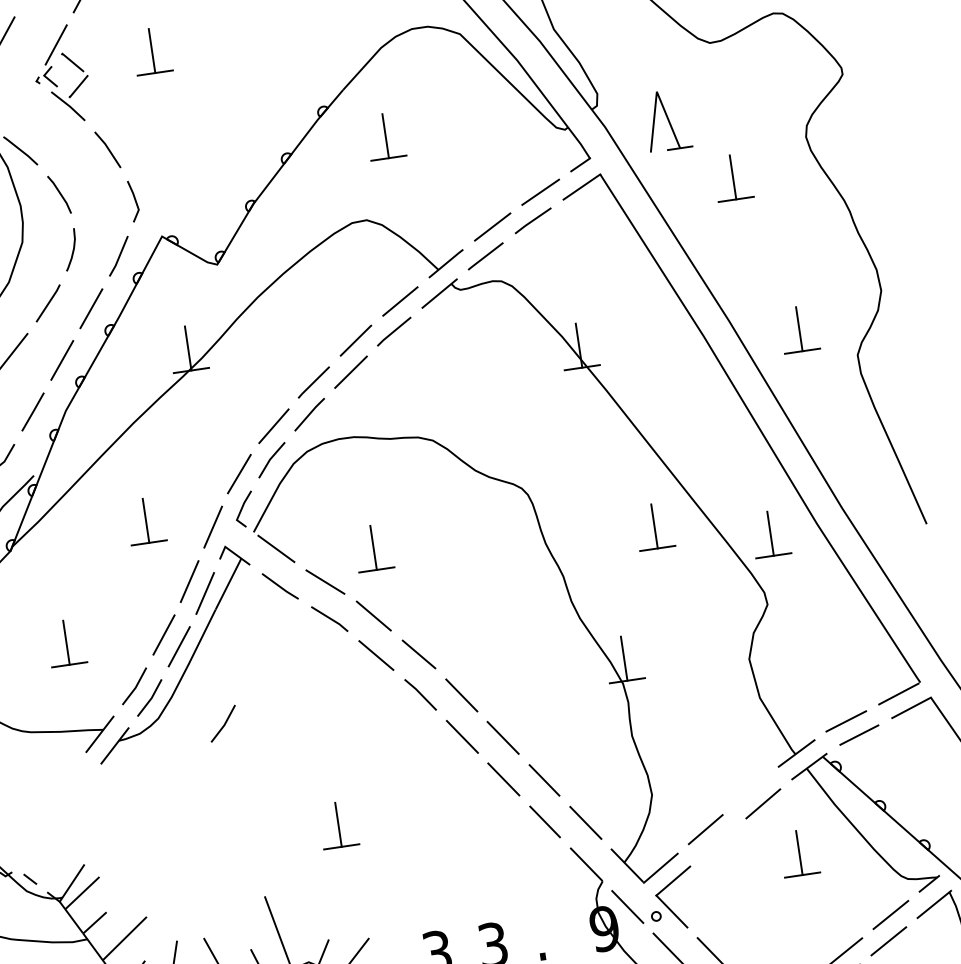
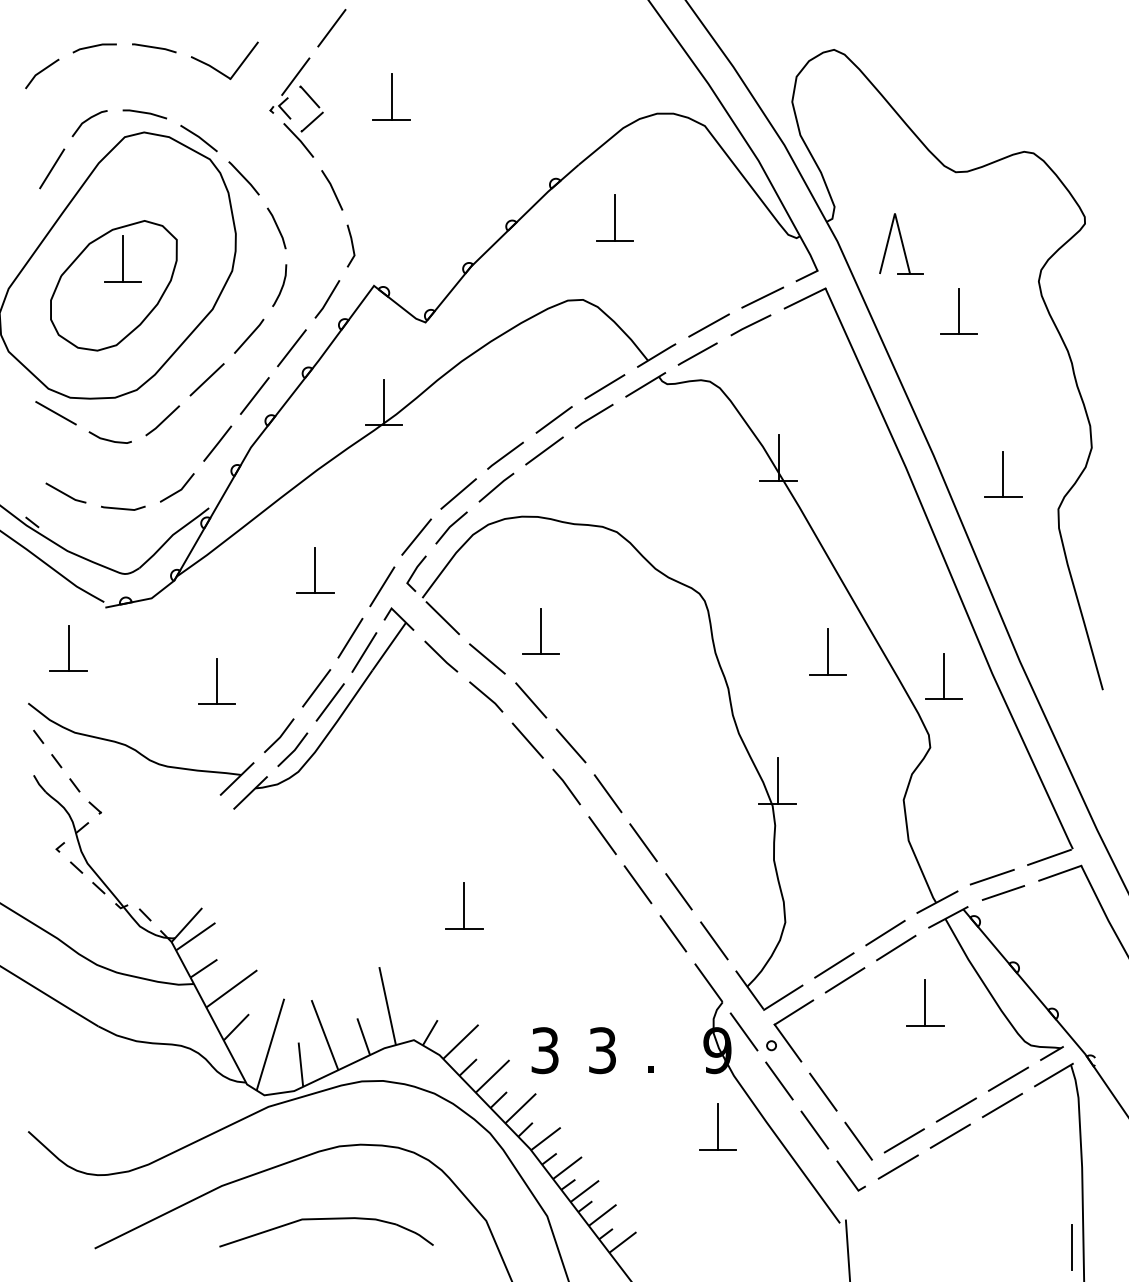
line: (224, 723) -> (364, 786), removed
line: (750, 790) -> (885, 932), added
line: (717, 842) -> (844, 980), added

